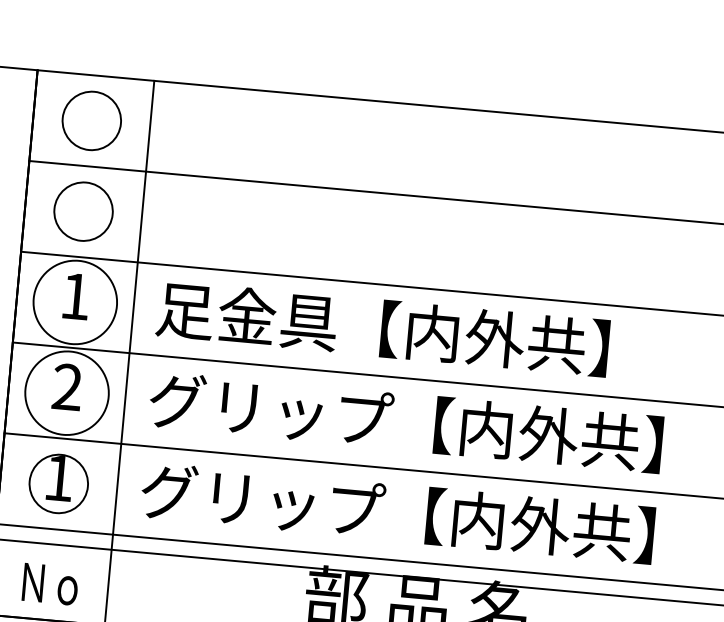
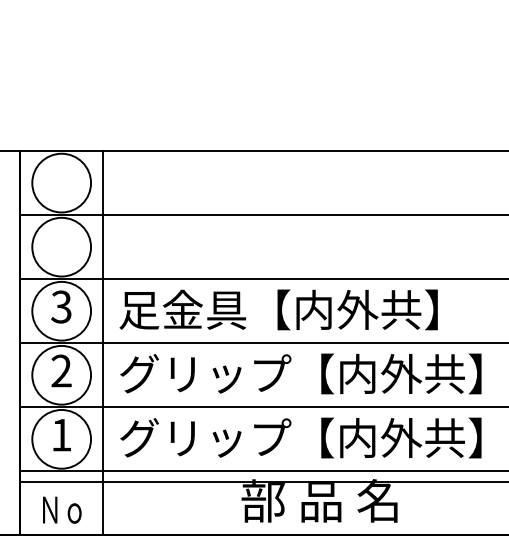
circle: (91, 120) -> (61, 182), size x1.43
circle: (83, 210) -> (61, 246), size x1.43
text: (75, 295) -> (61, 306), 1 -> 3
circle: (58, 482) -> (61, 438), size x1.43

